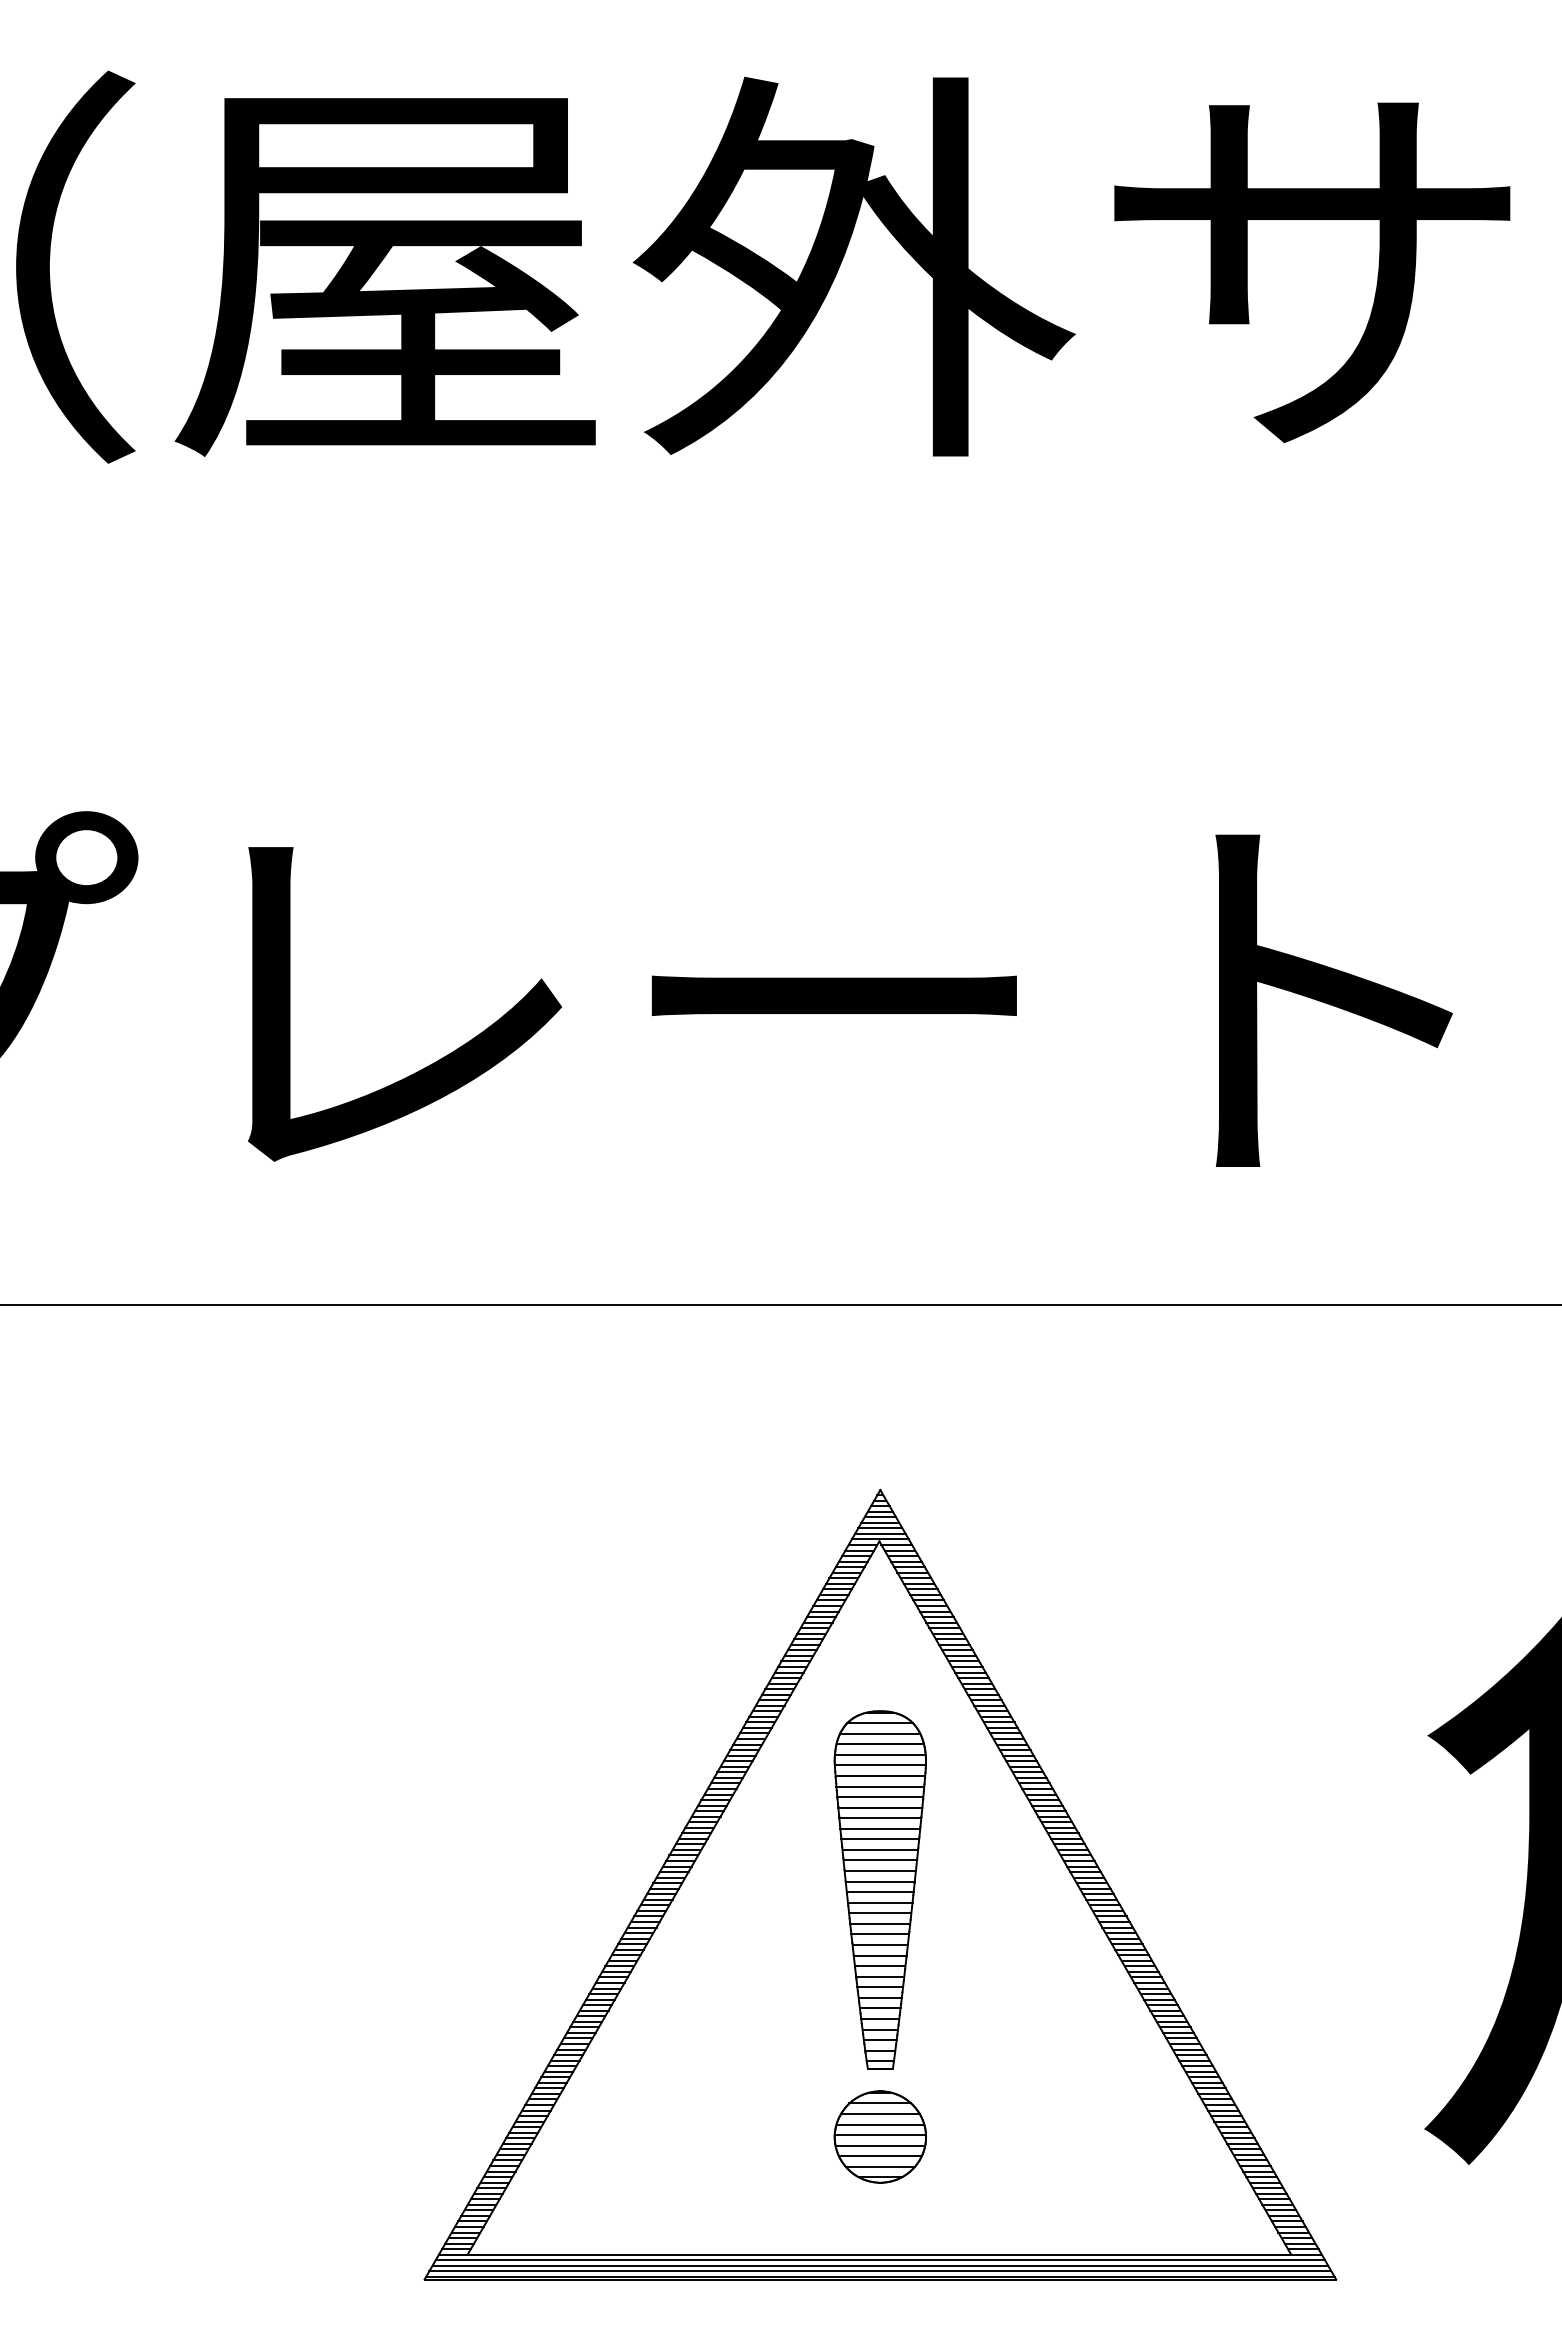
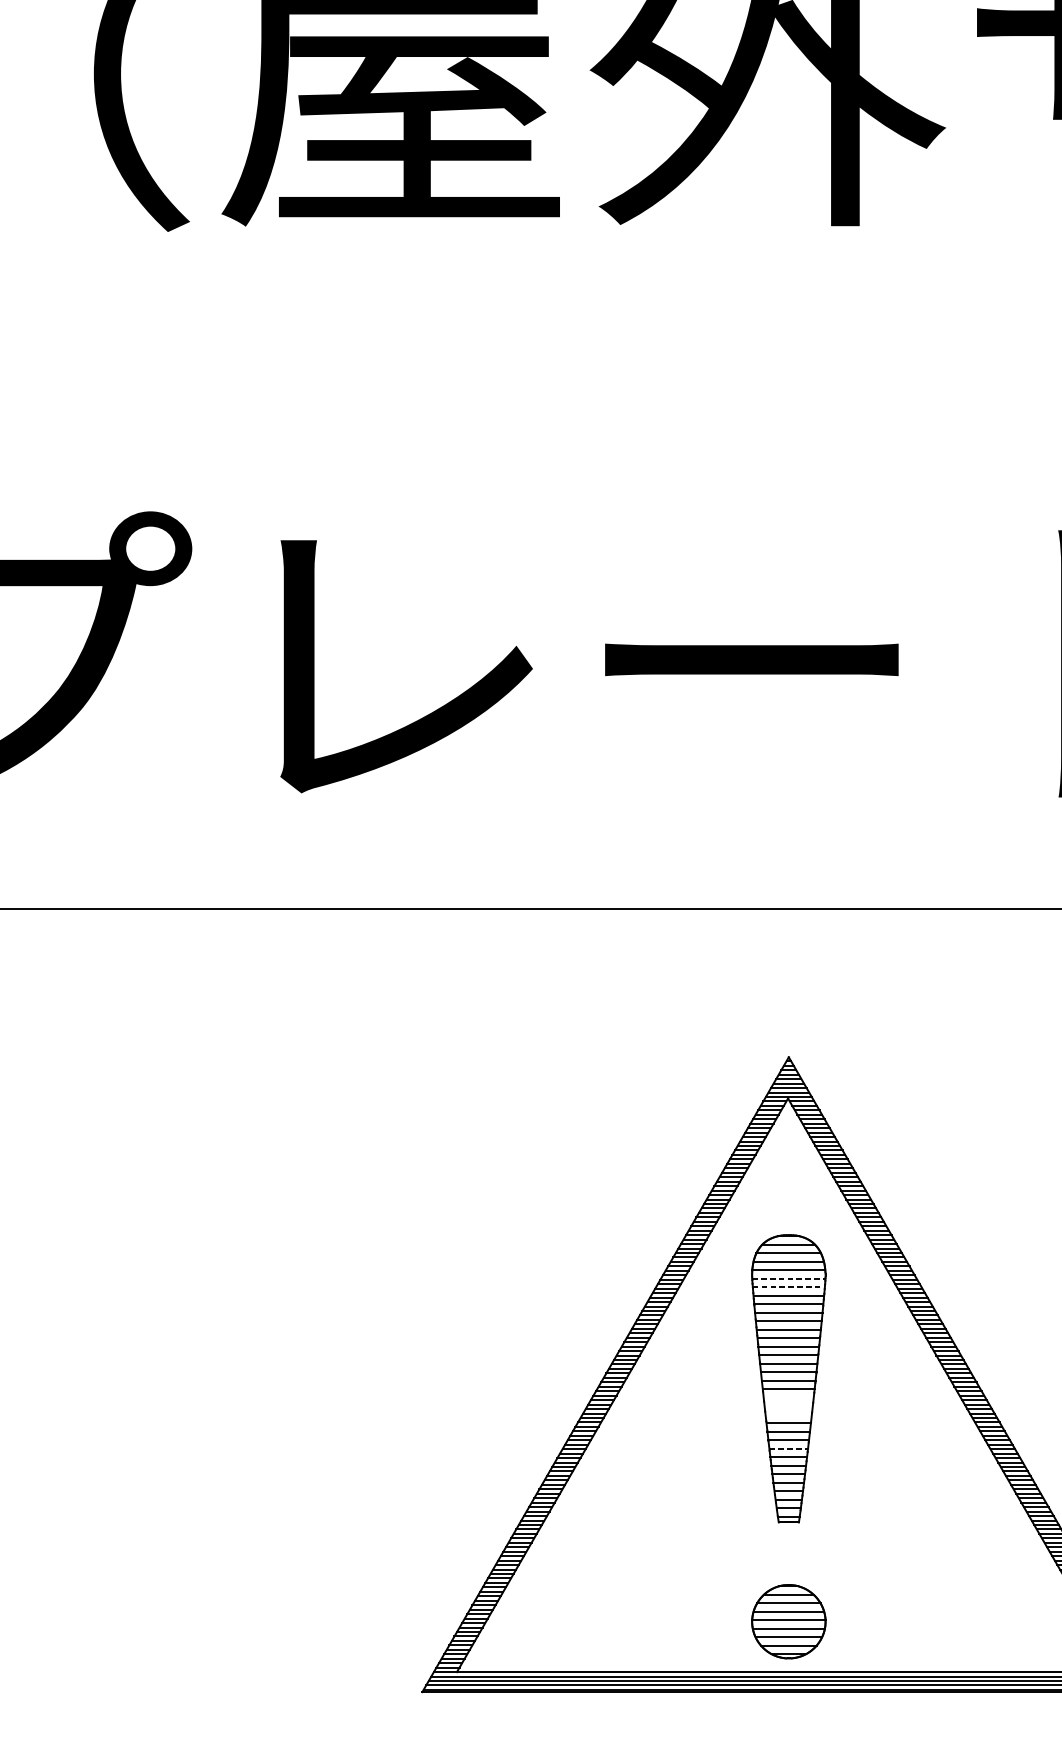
line: (880, 1765) -> (788, 1278), solid -> dashed
line: (880, 1776) -> (788, 1287), solid -> dashed
line: (880, 1913) -> (788, 1397), removed
line: (880, 1923) -> (788, 1405), removed
line: (880, 1934) -> (788, 1414), removed
line: (880, 1976) -> (788, 1448), solid -> dashed
part: (879, 2136) -> (788, 1621), moved

